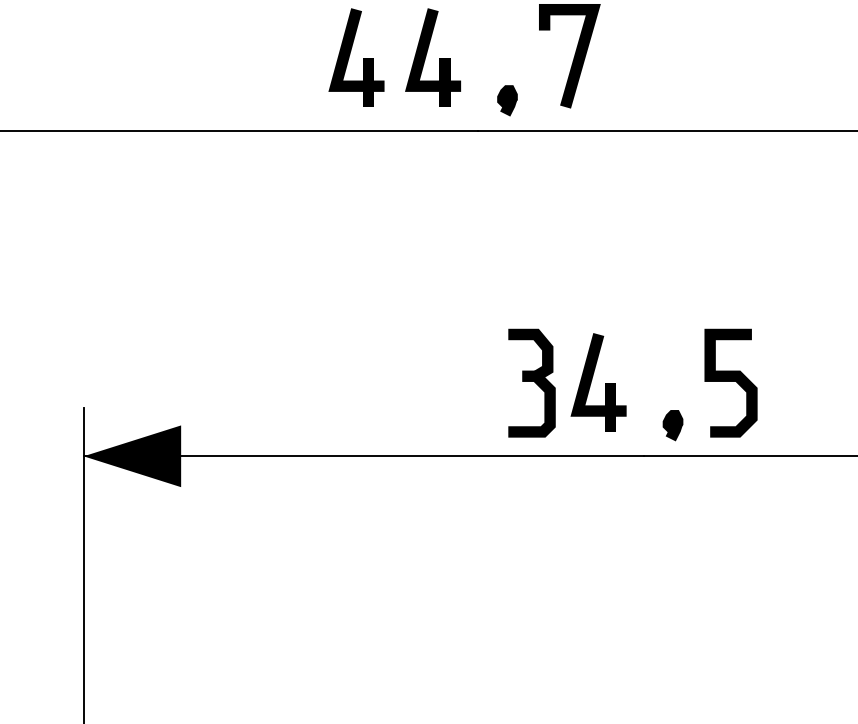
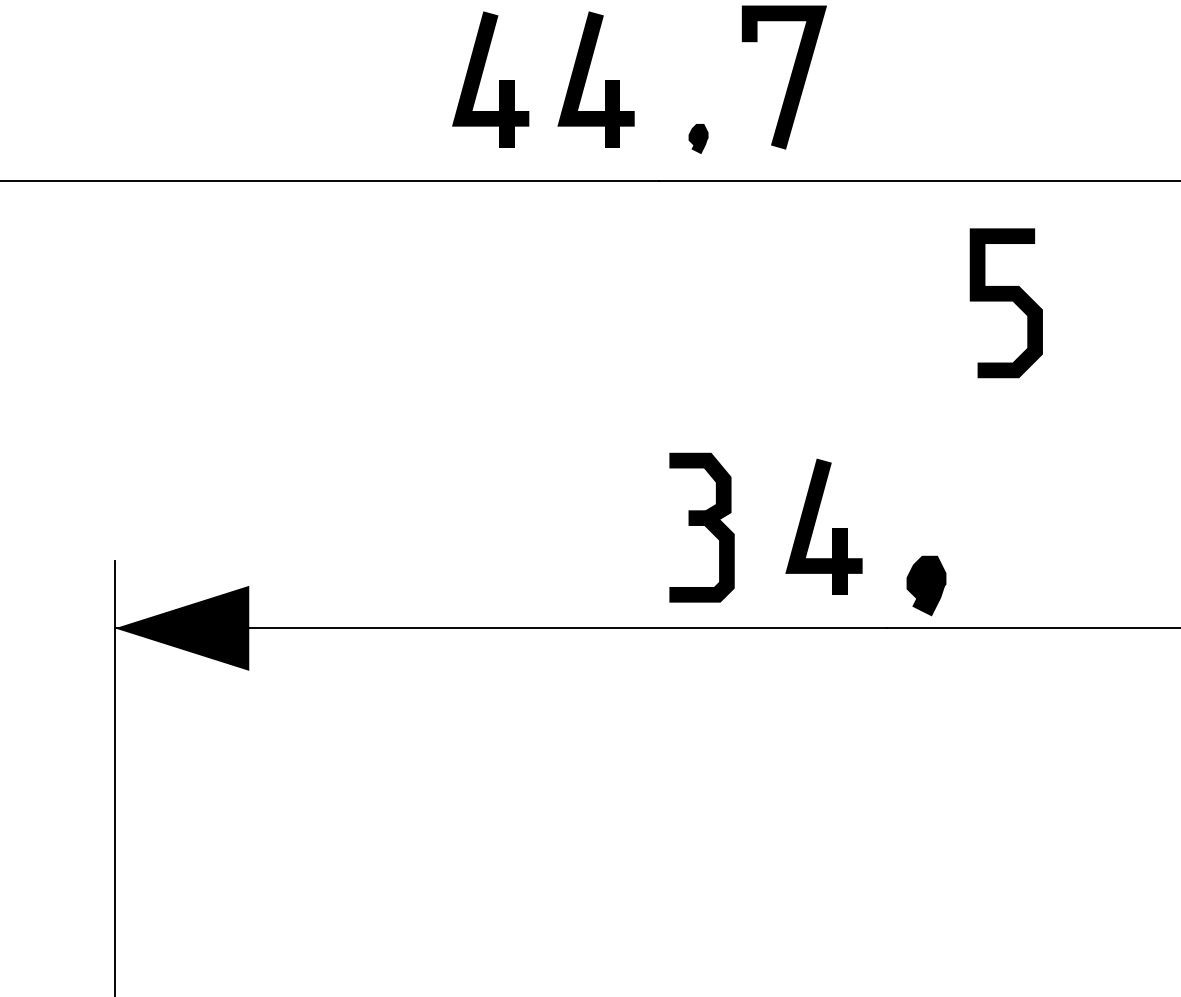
part: (507, 100) -> (698, 138), size x0.7
curve: (730, 381) -> (1005, 300), moved
part: (531, 382) -> (701, 526), moved
part: (672, 425) -> (925, 585), size x1.4

